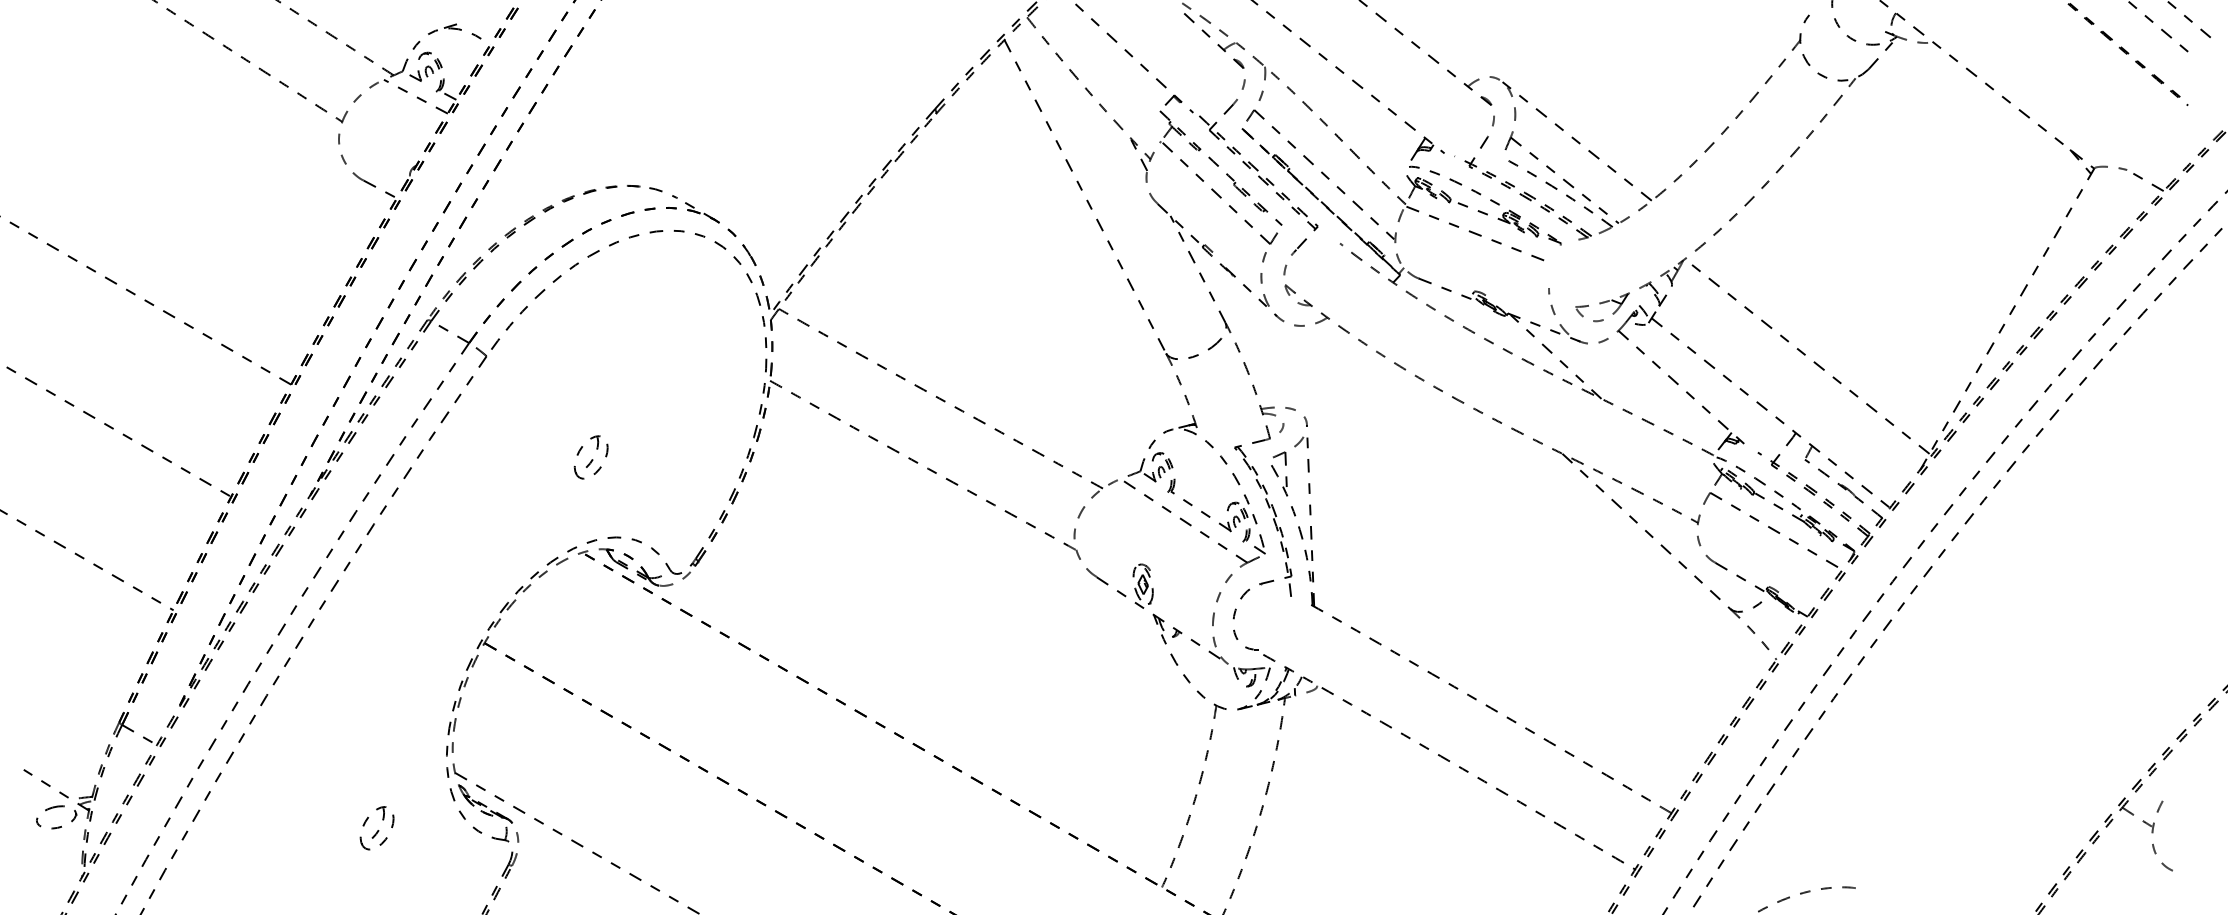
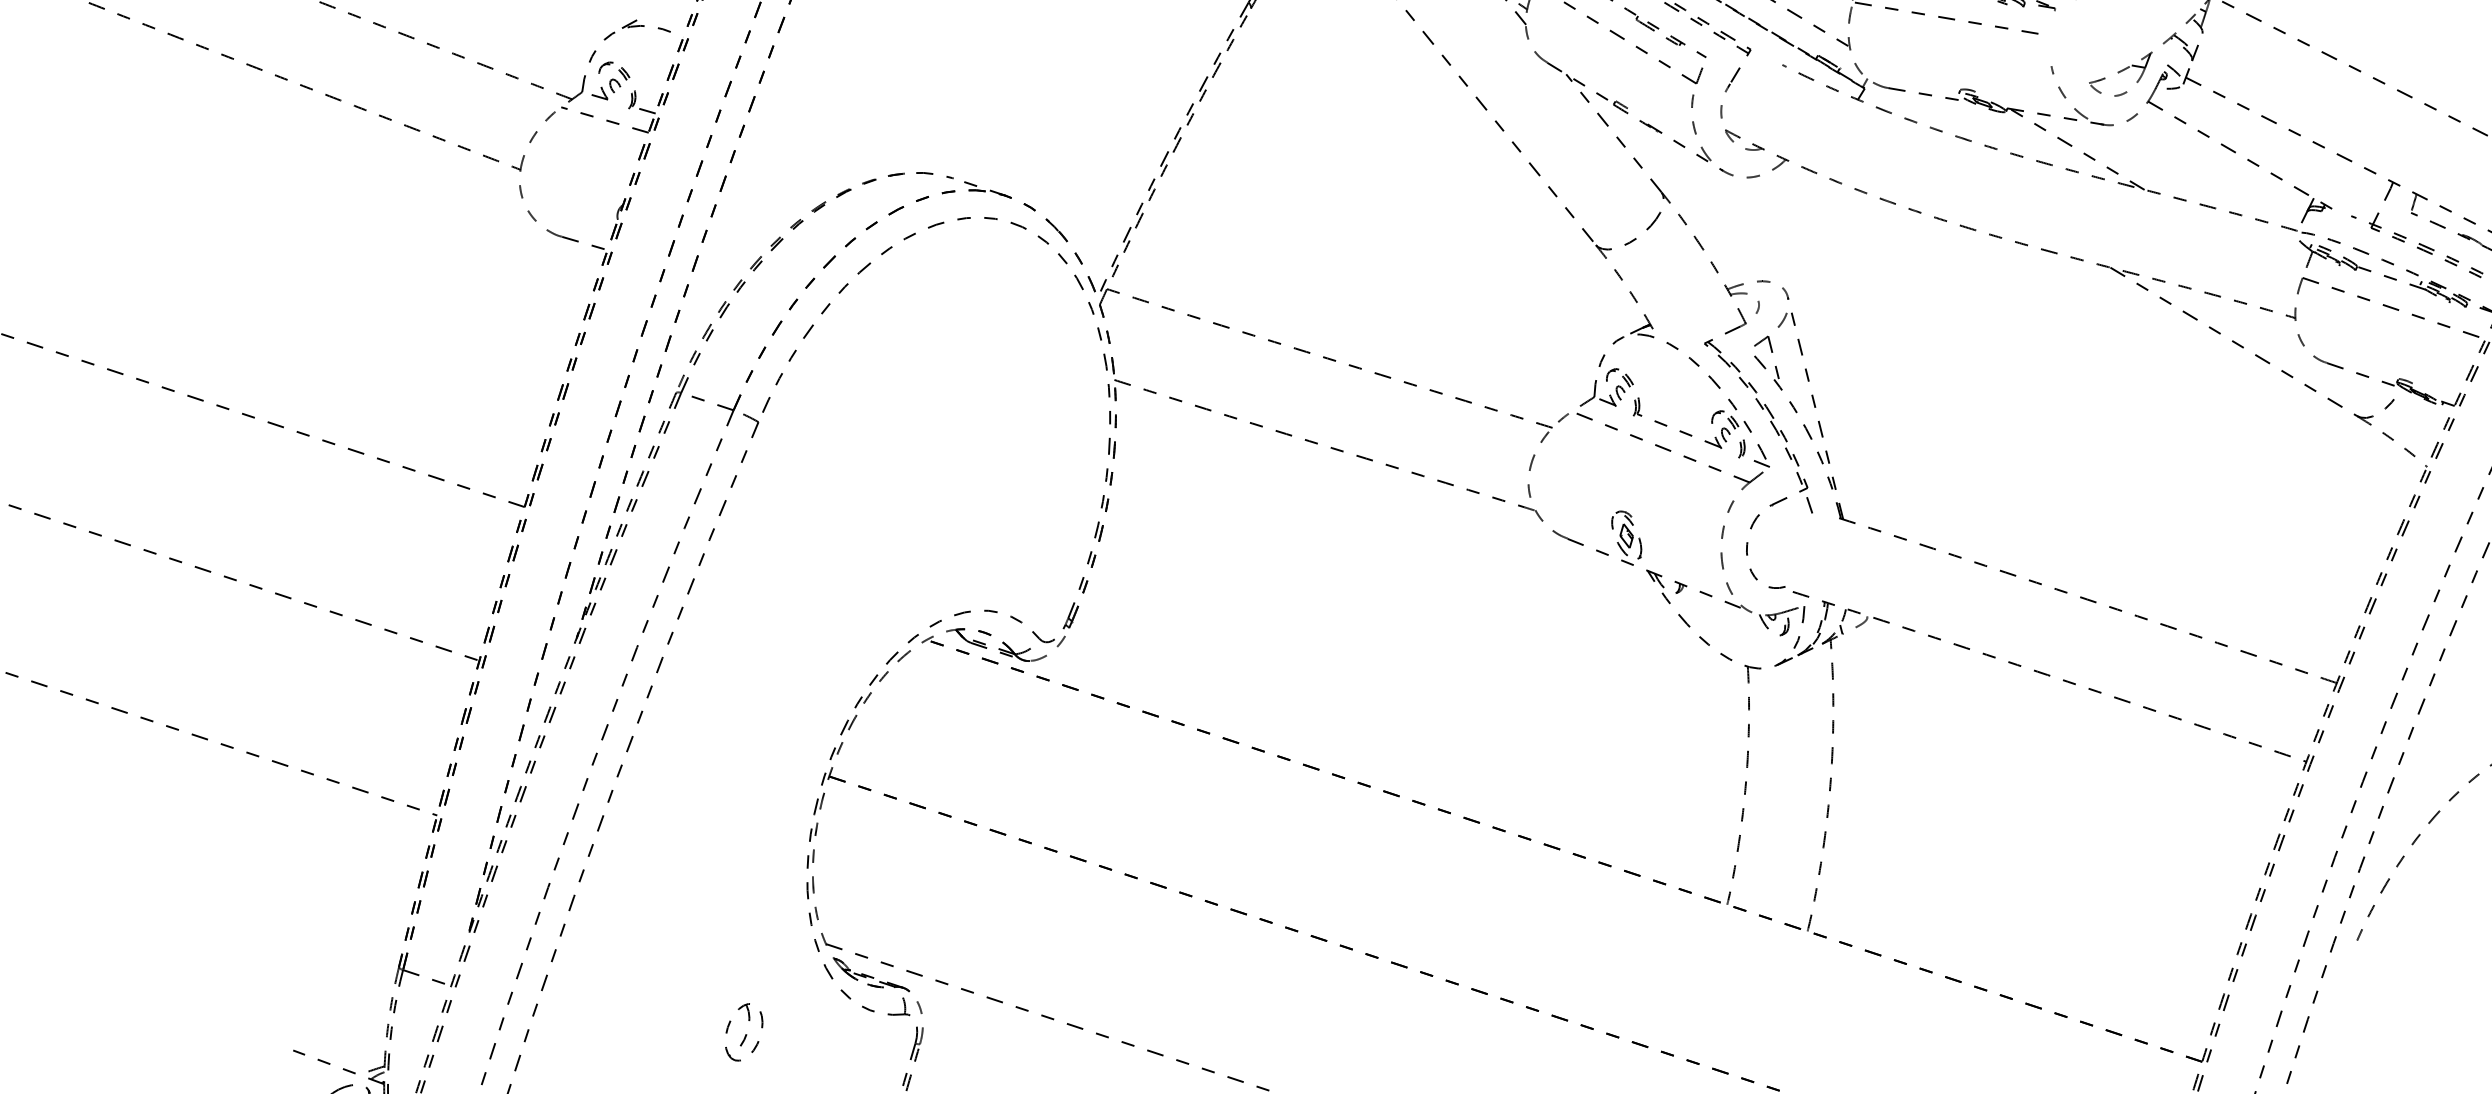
part: (590, 457) -> (912, 520), removed

